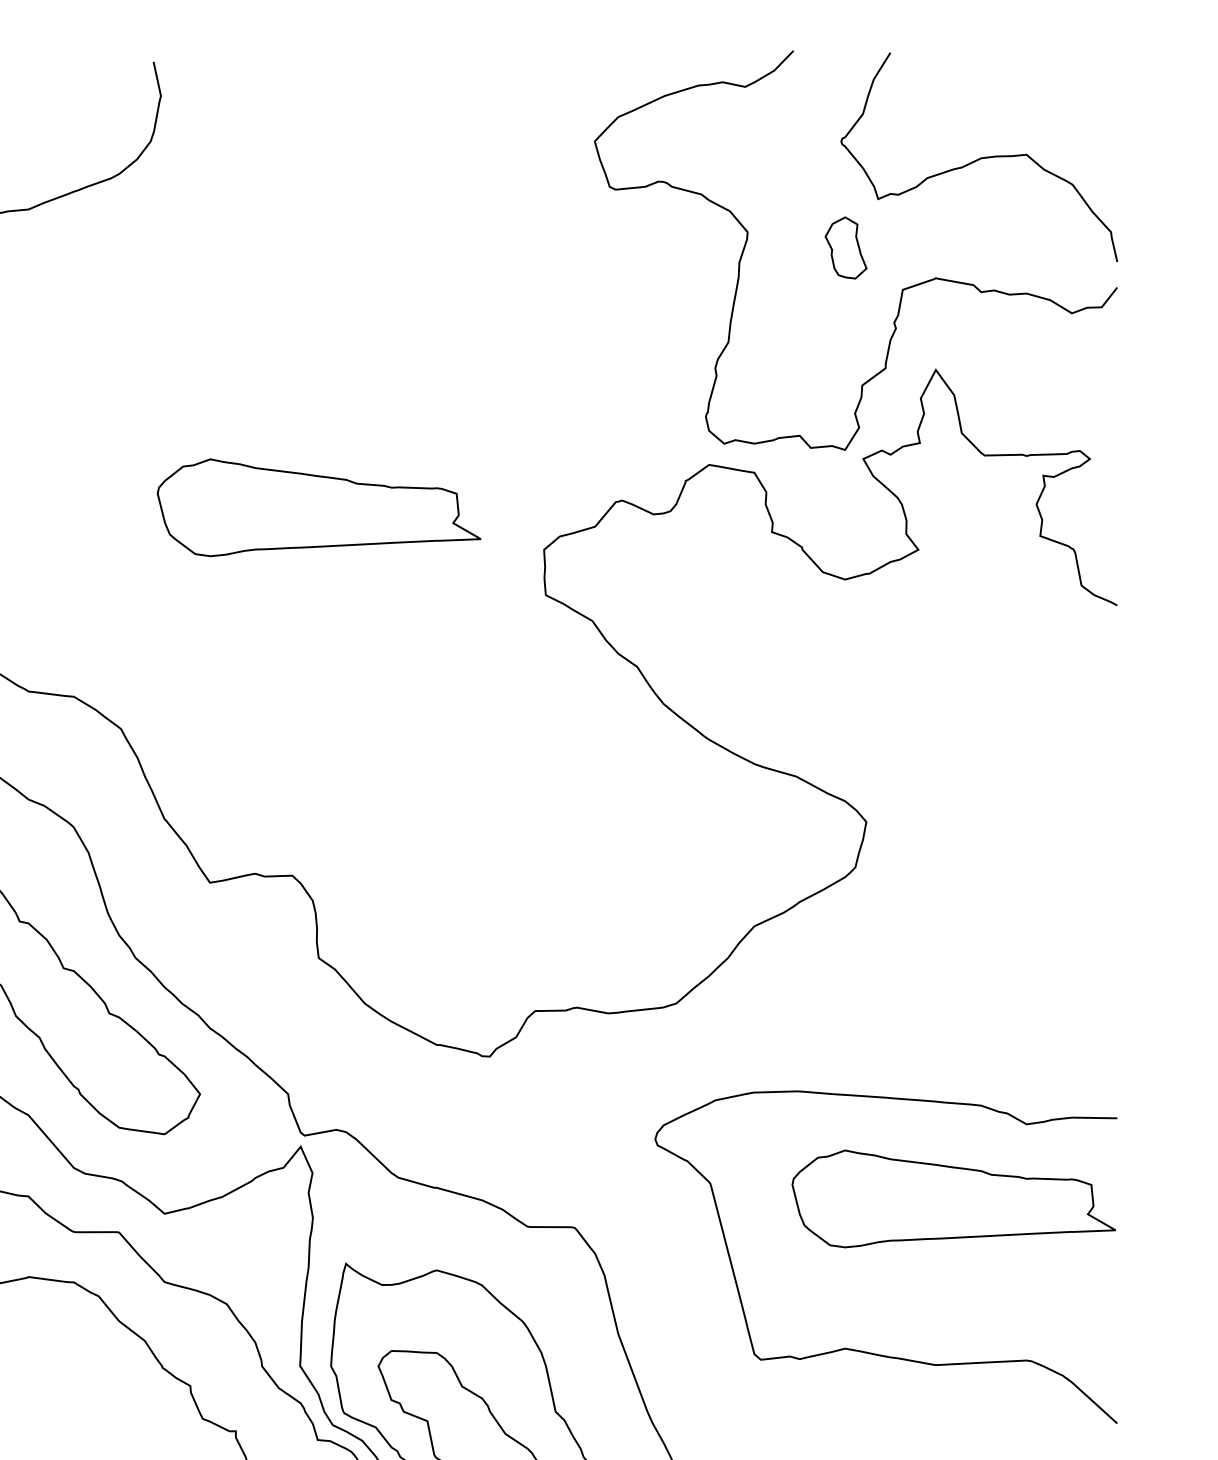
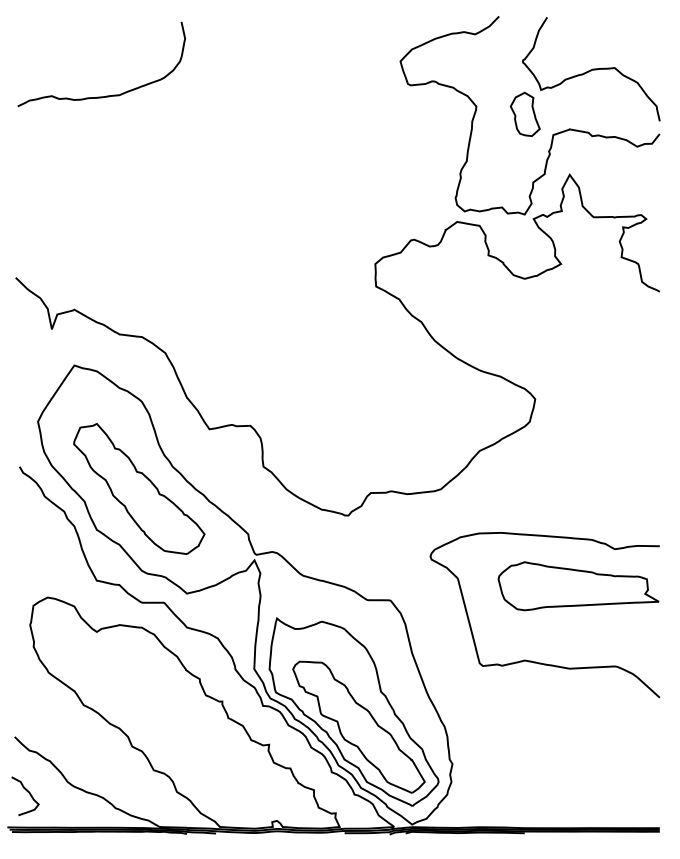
part: (844, 246) -> (524, 113), size x1.43
part: (318, 508) -> (263, 243), removed

